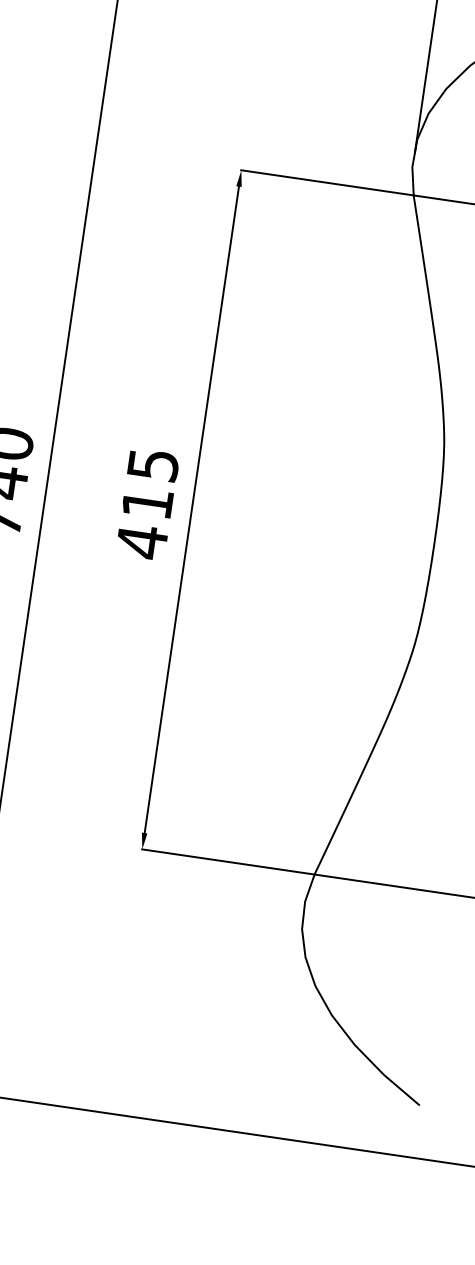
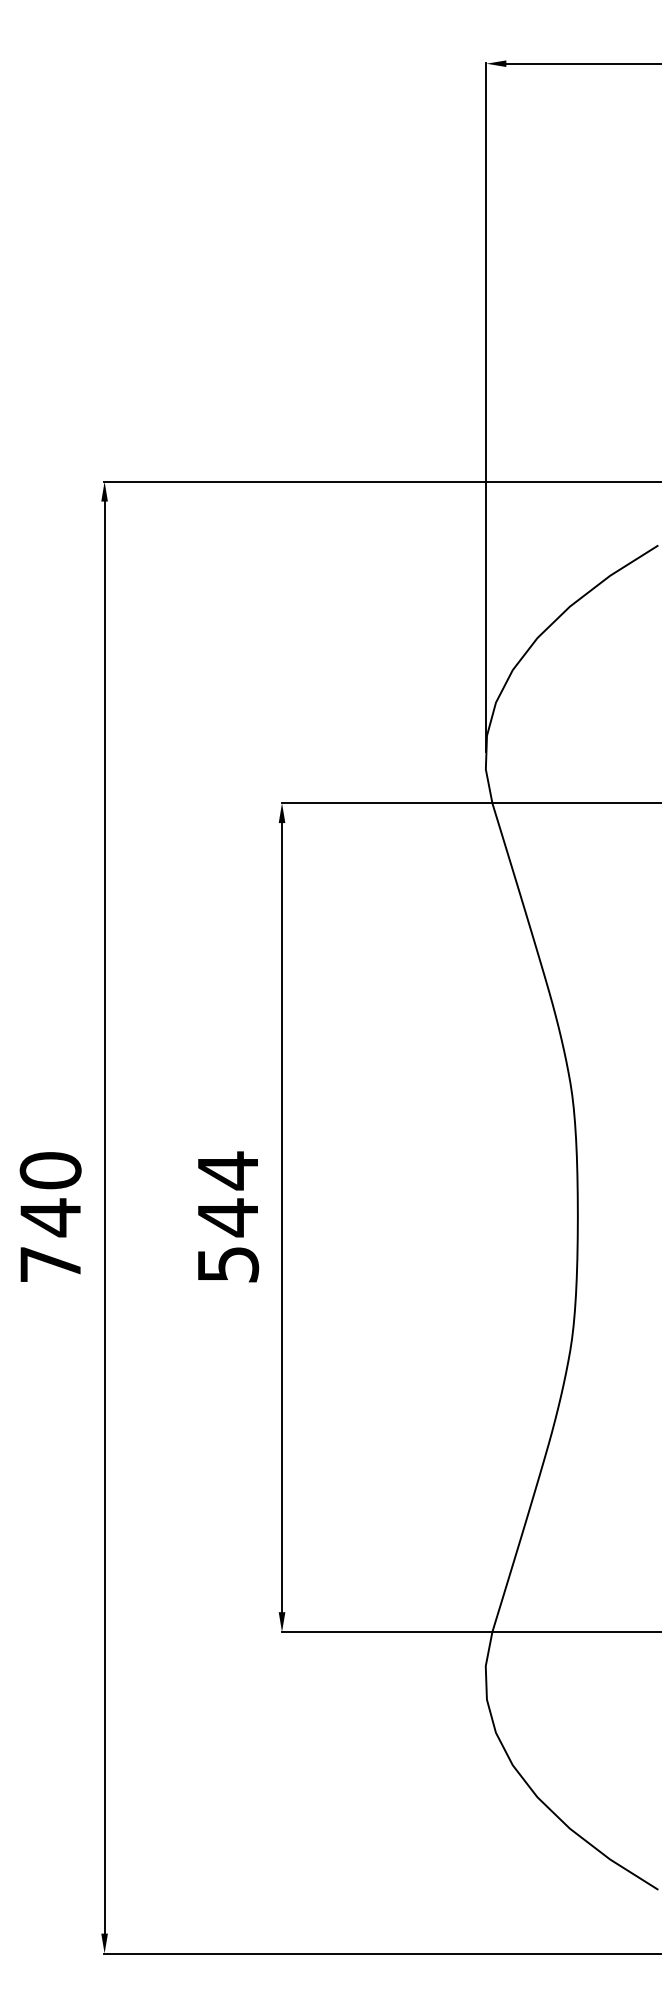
text: (147, 503) -> (228, 1217), 415 -> 544

